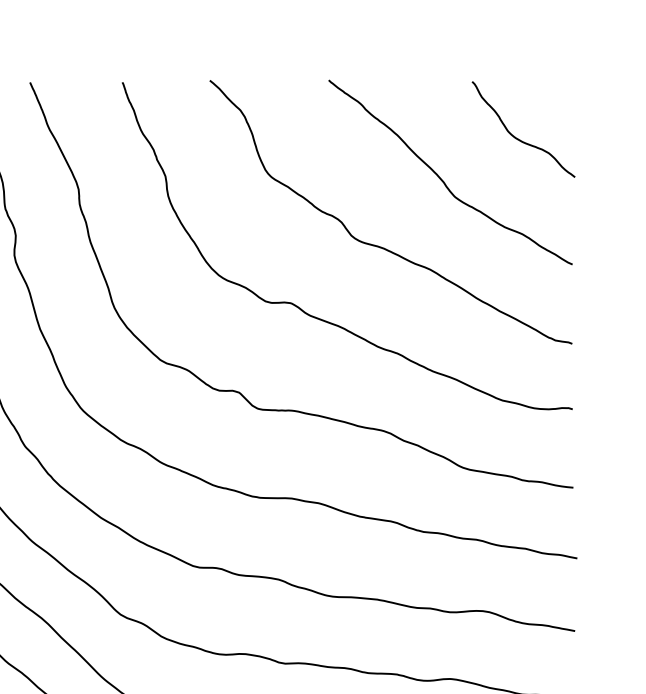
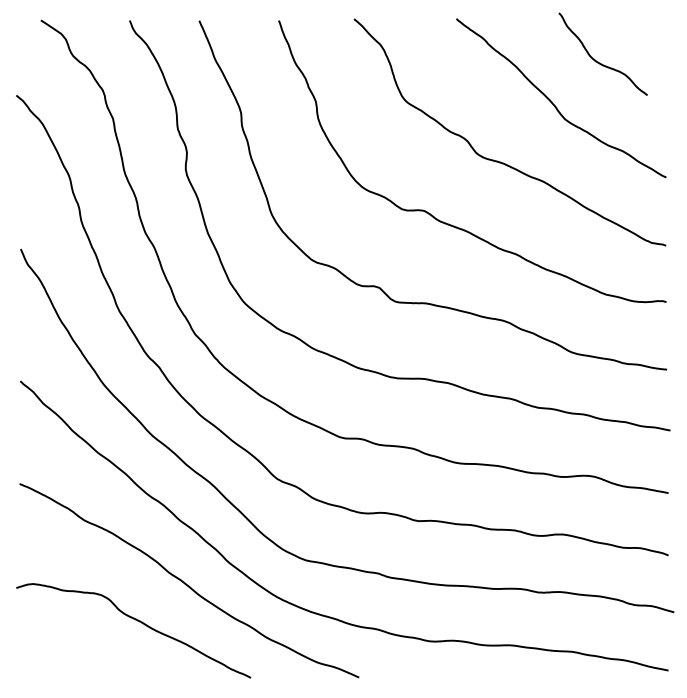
curve: (518, 137) -> (598, 61), moved

